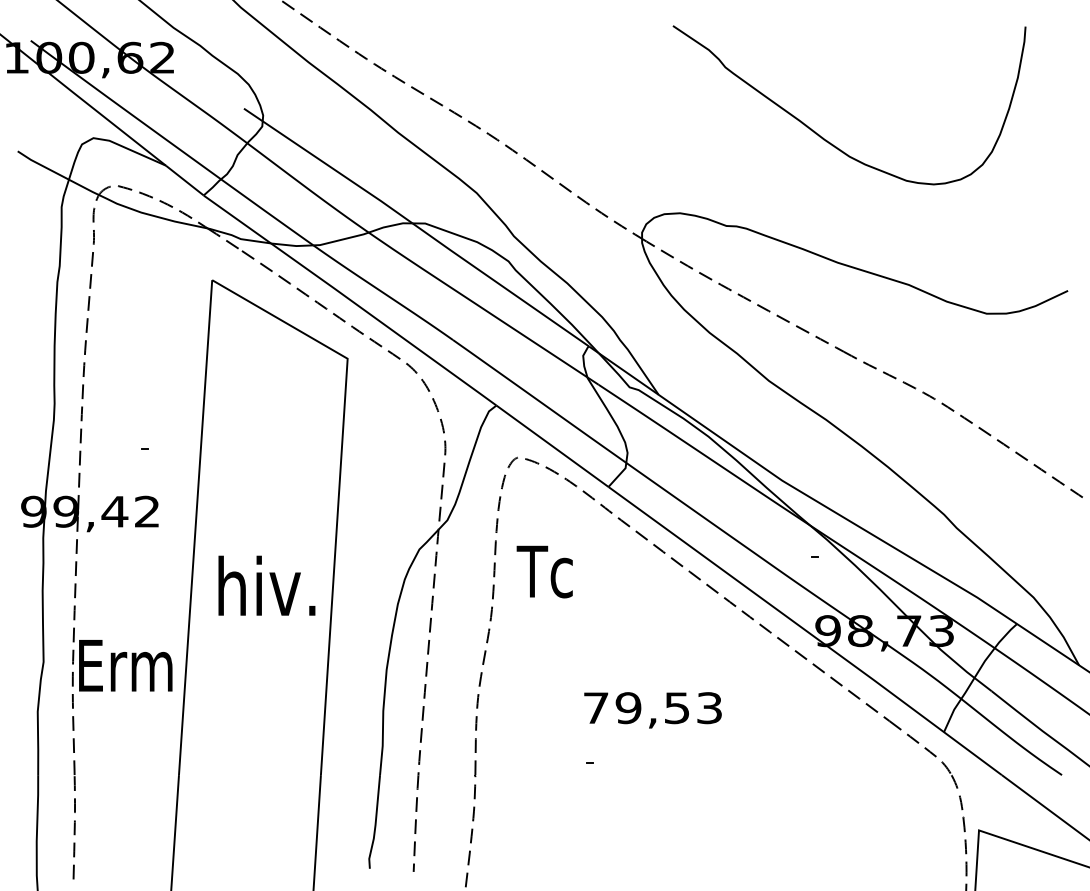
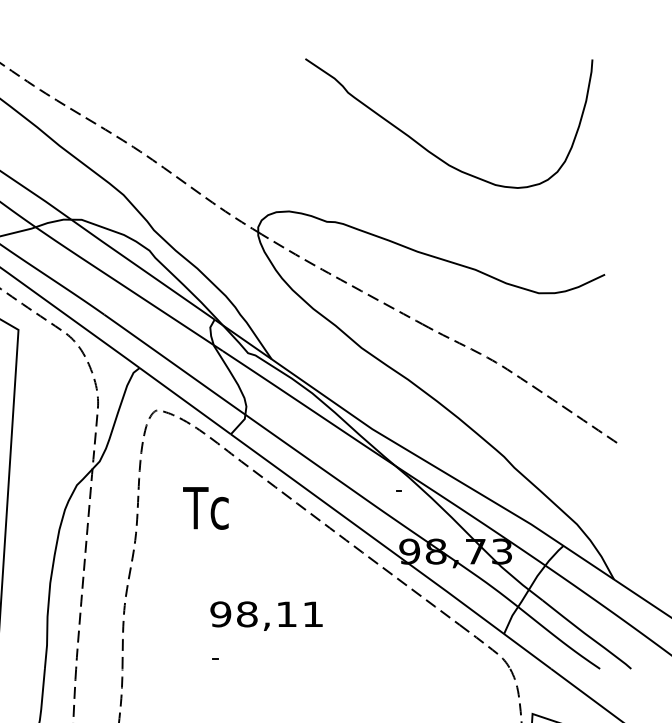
curve: (826, 139) -> (430, 151), moved
text: (544, 571) -> (205, 508), moved
text: (652, 708) -> (266, 614), 79,53 -> 98,11

